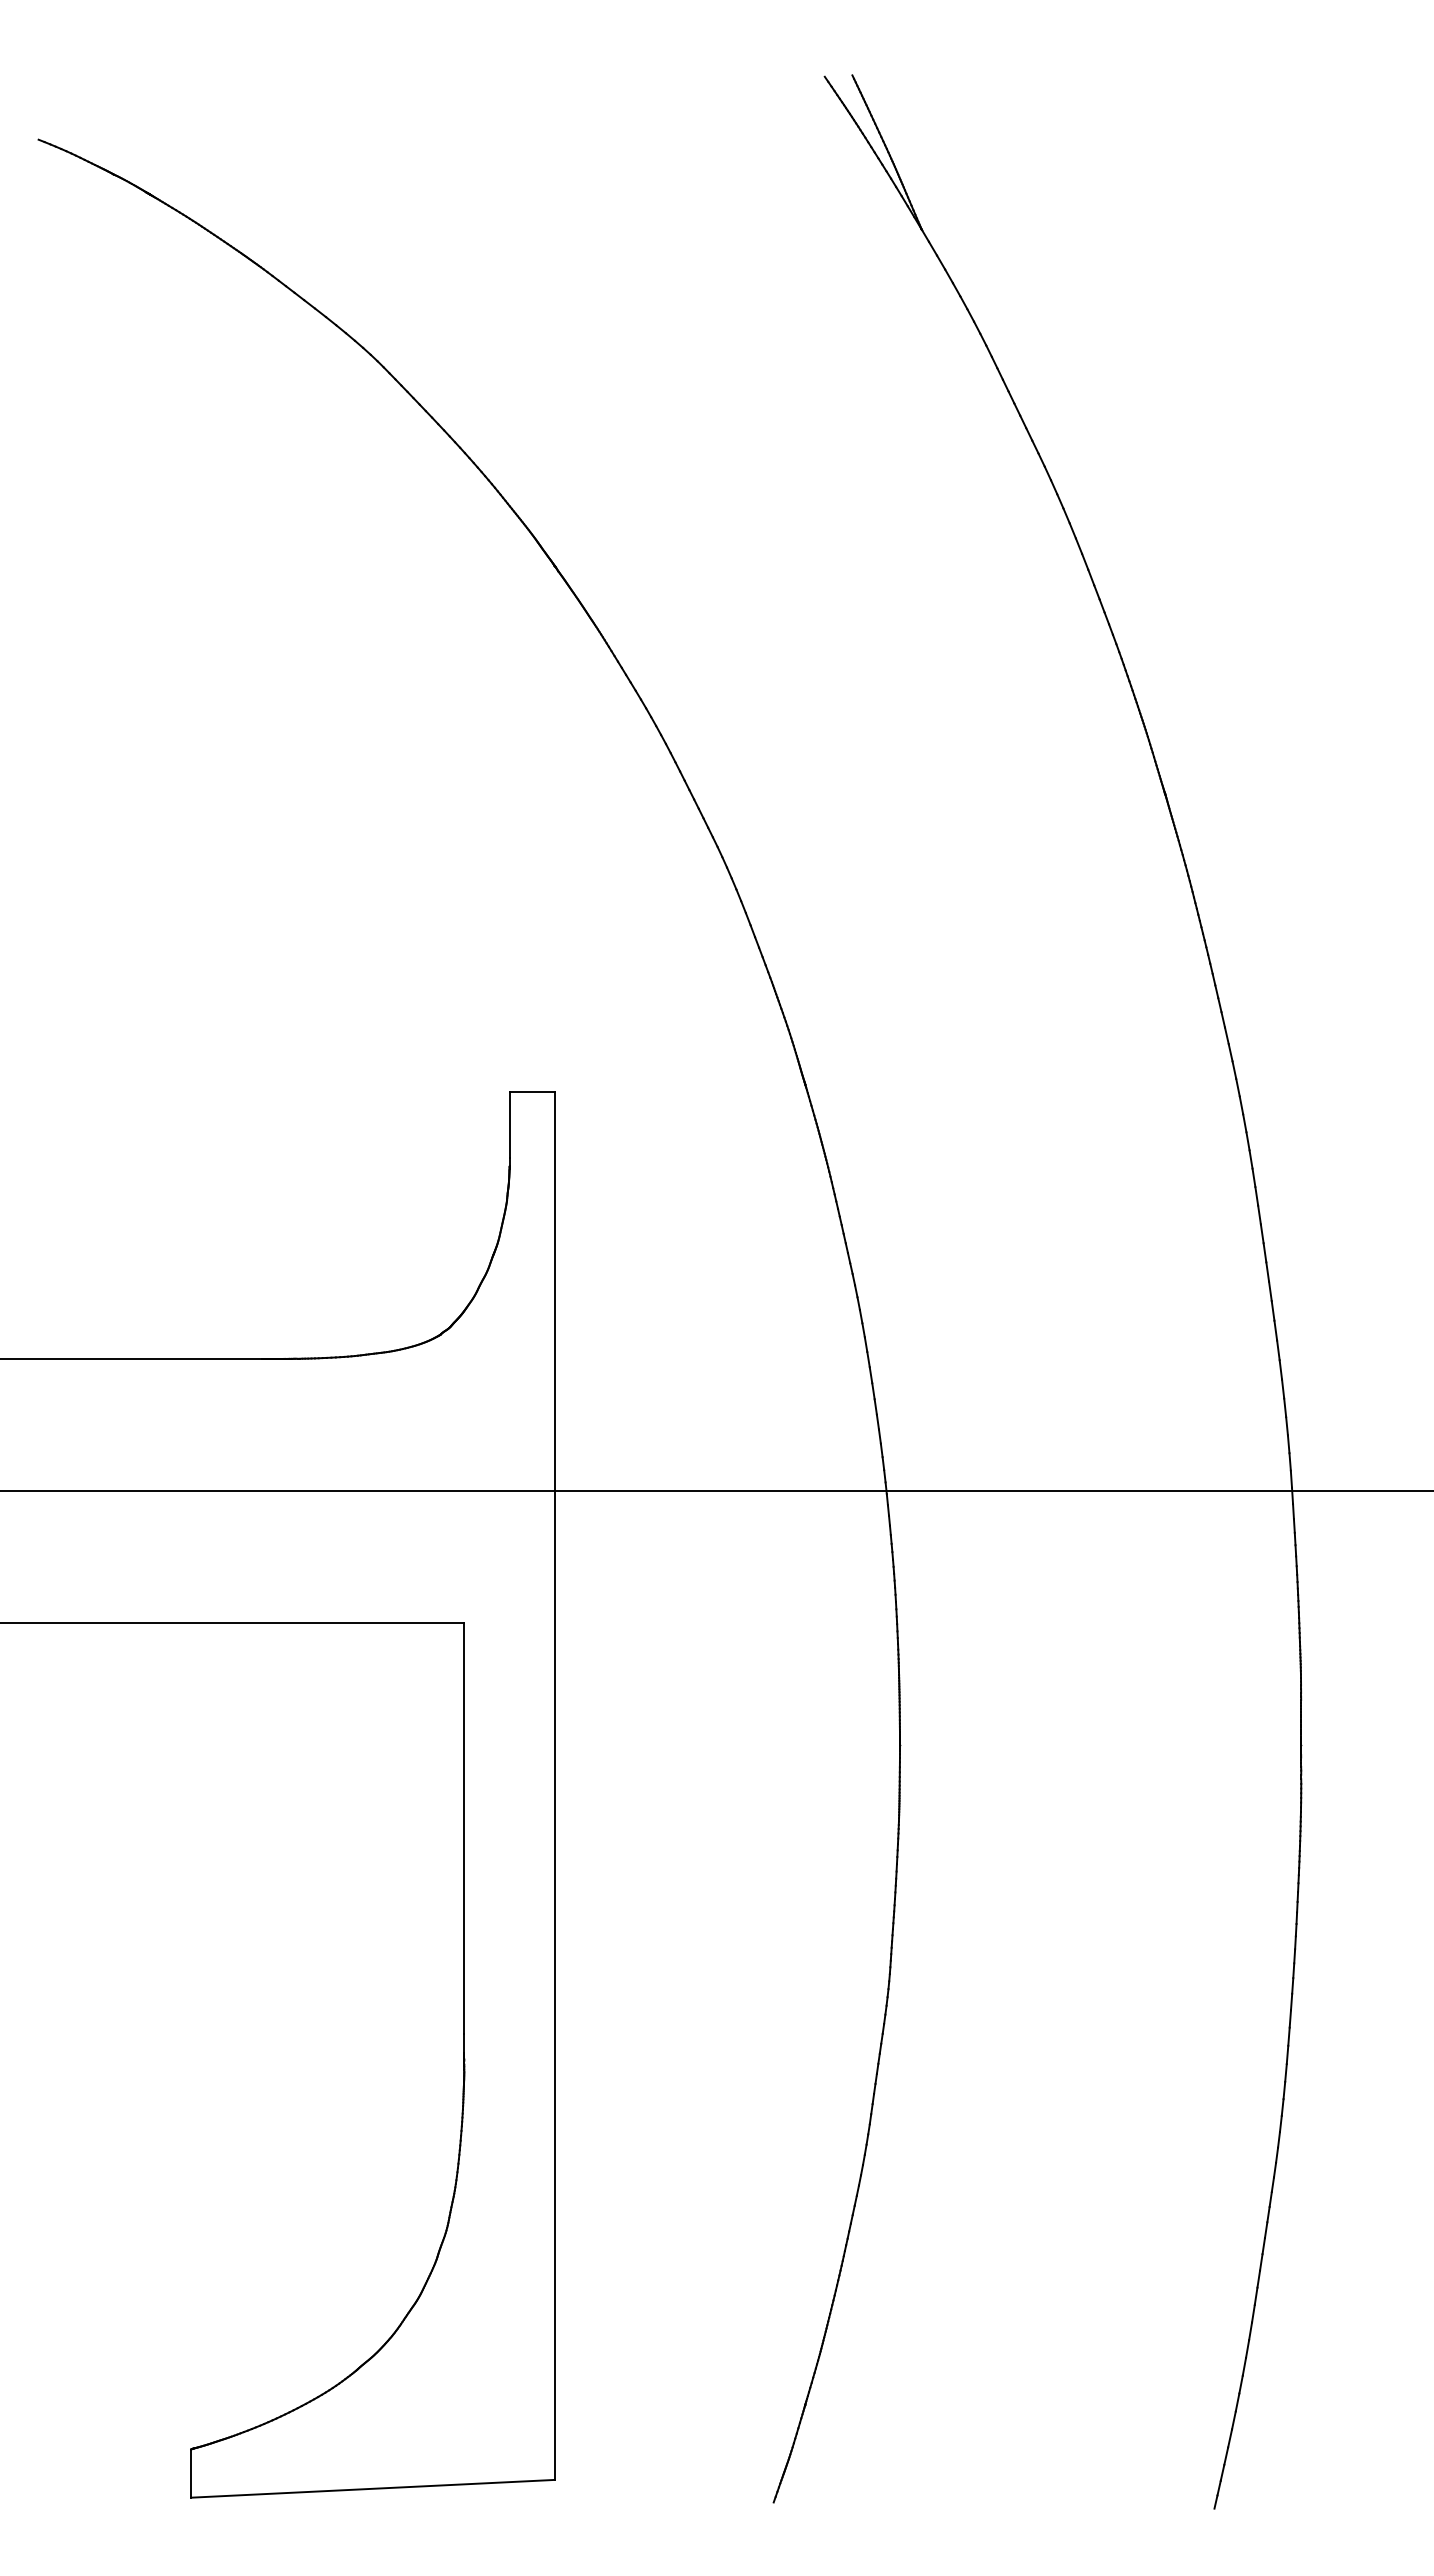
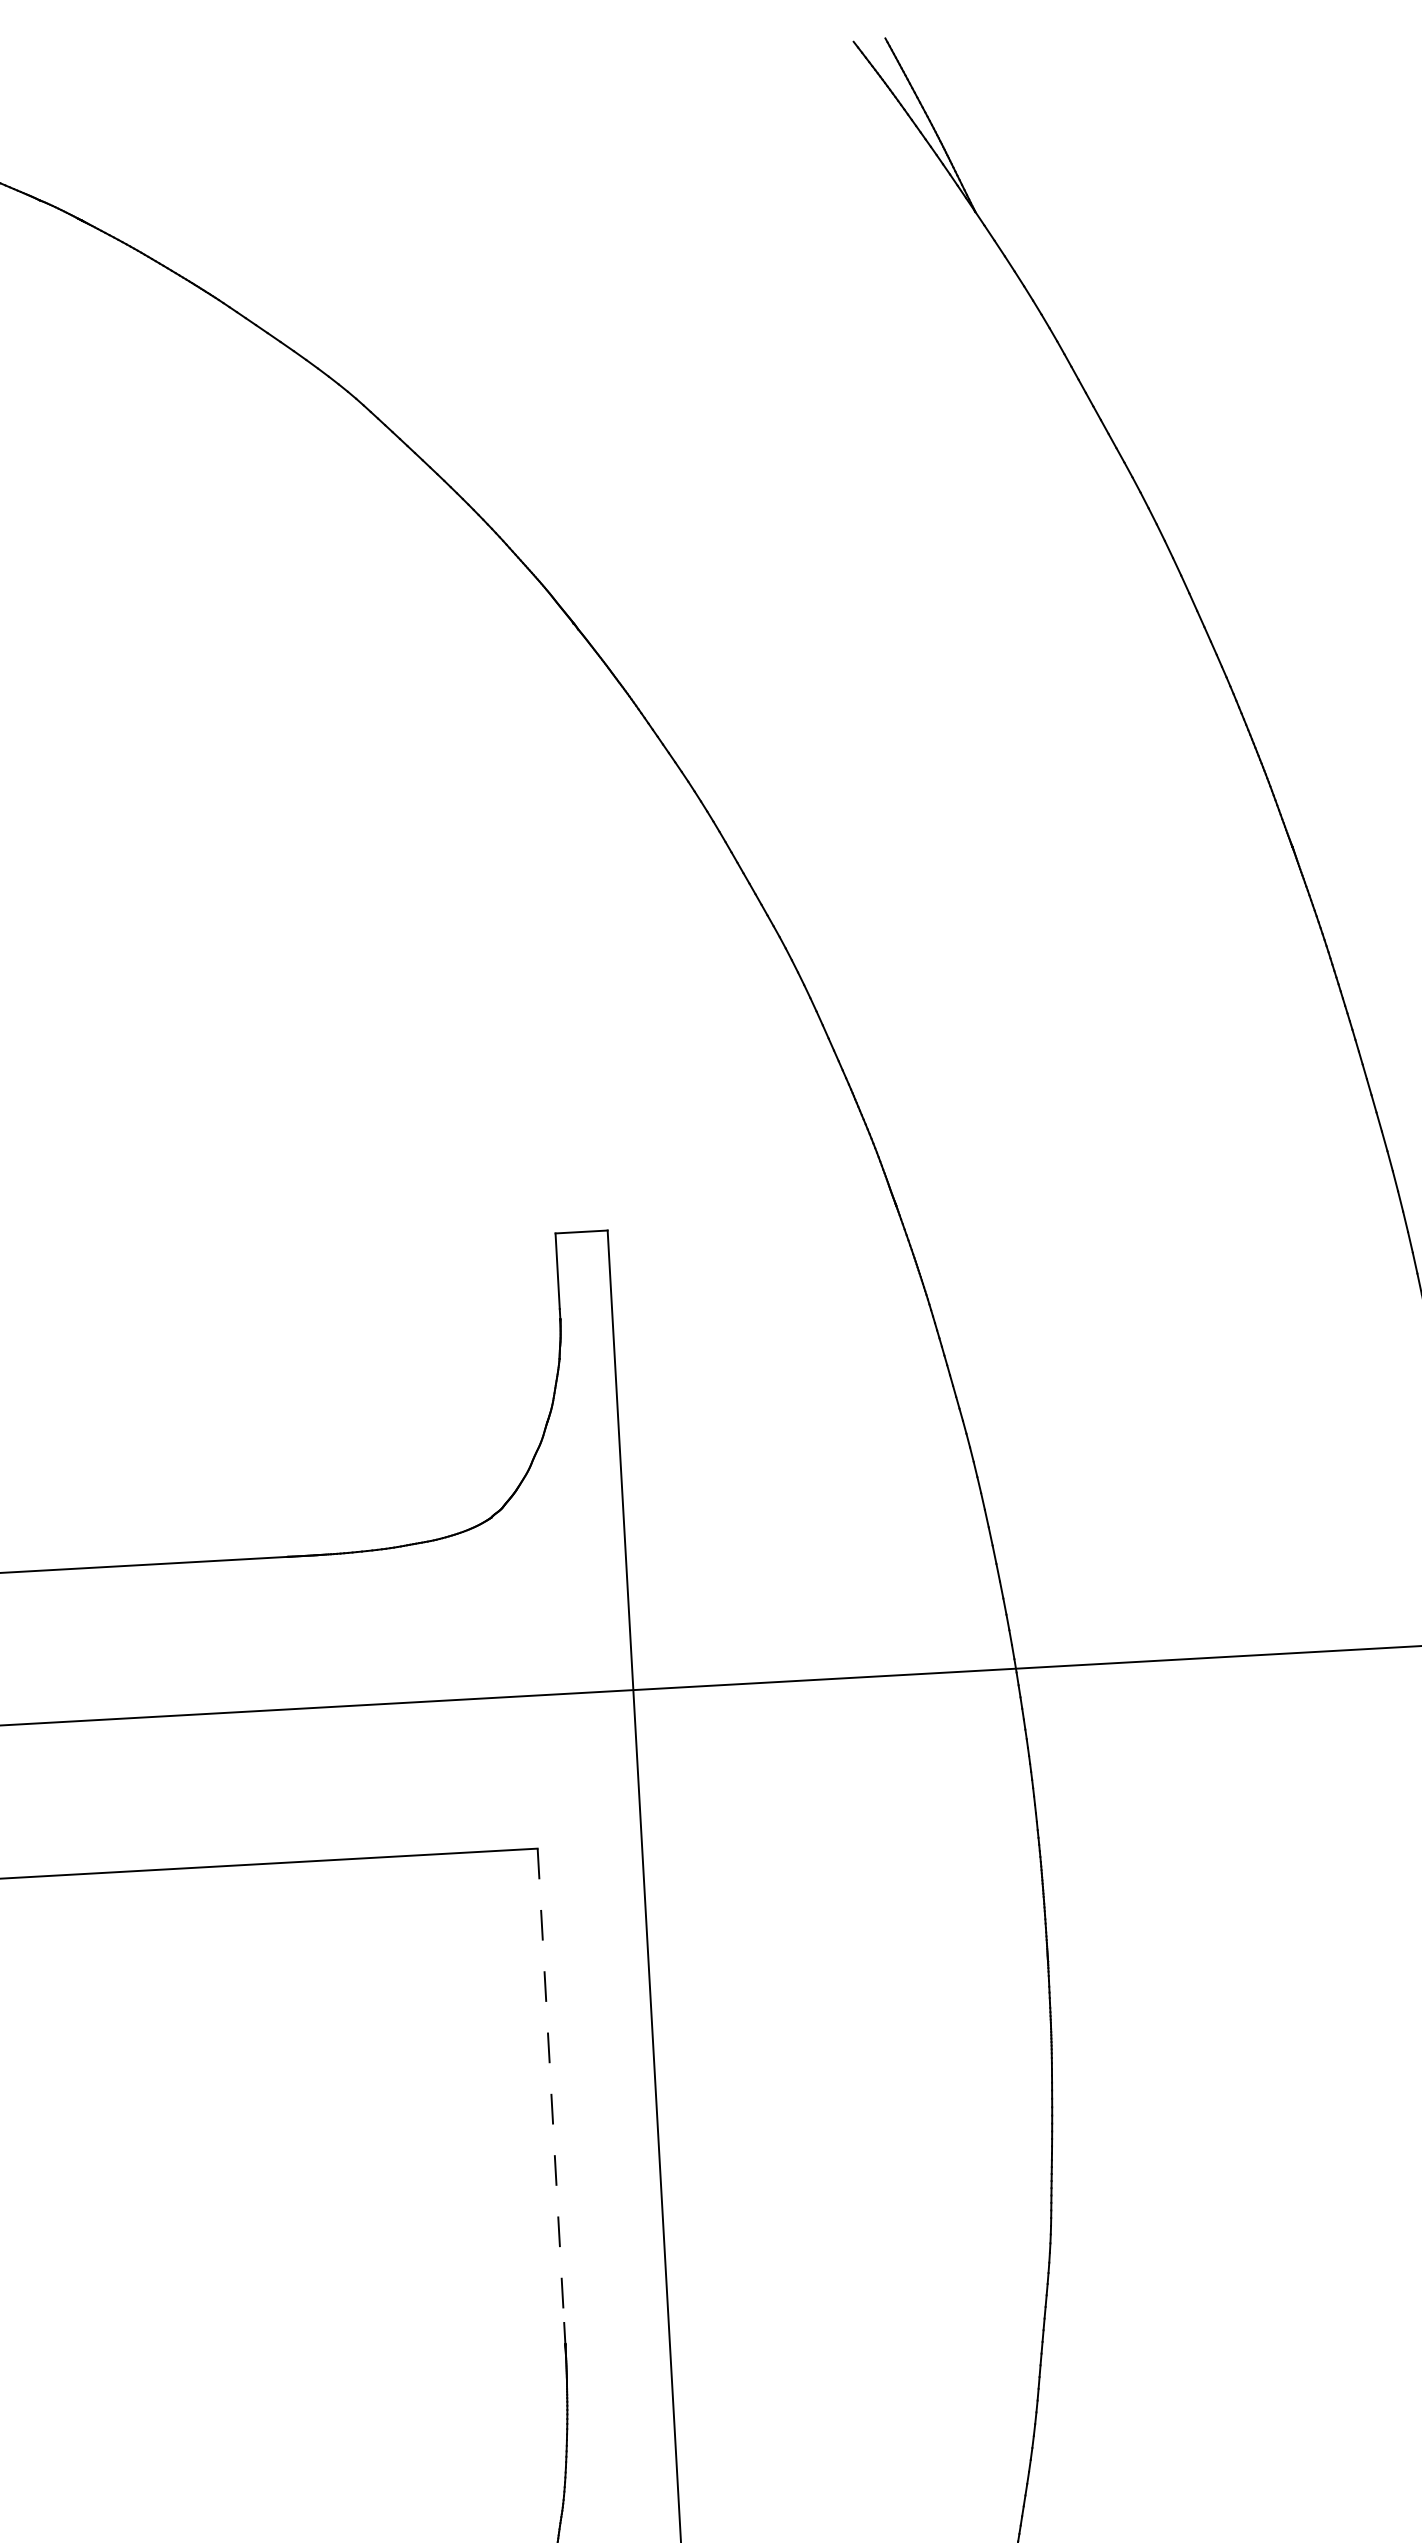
line: (464, 1828) -> (551, 2085), solid -> dashed

